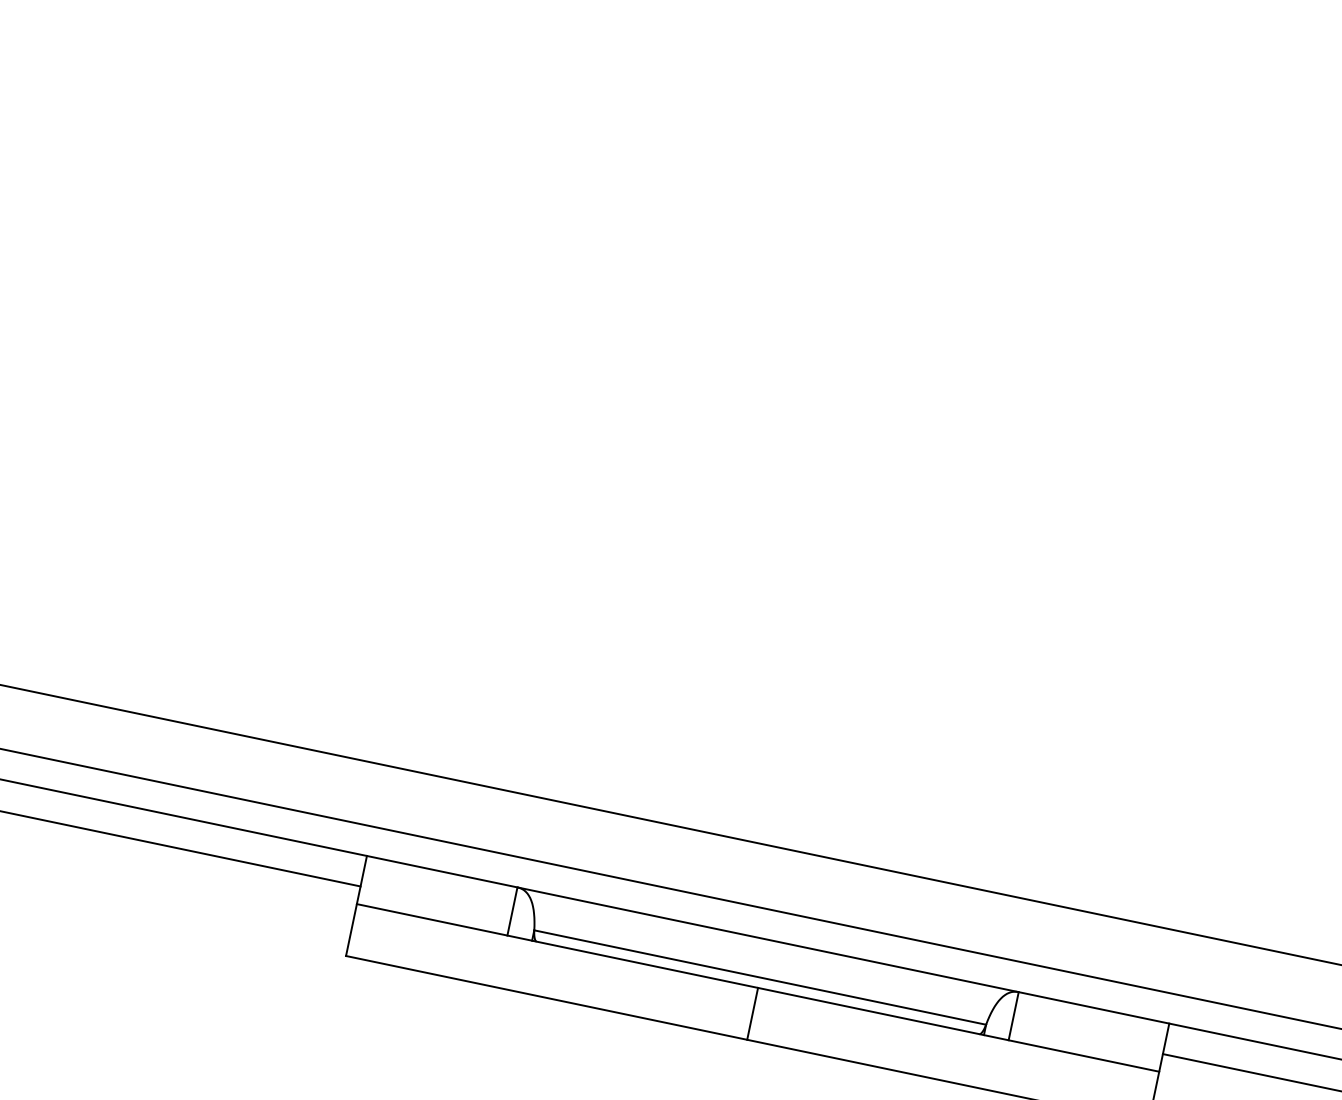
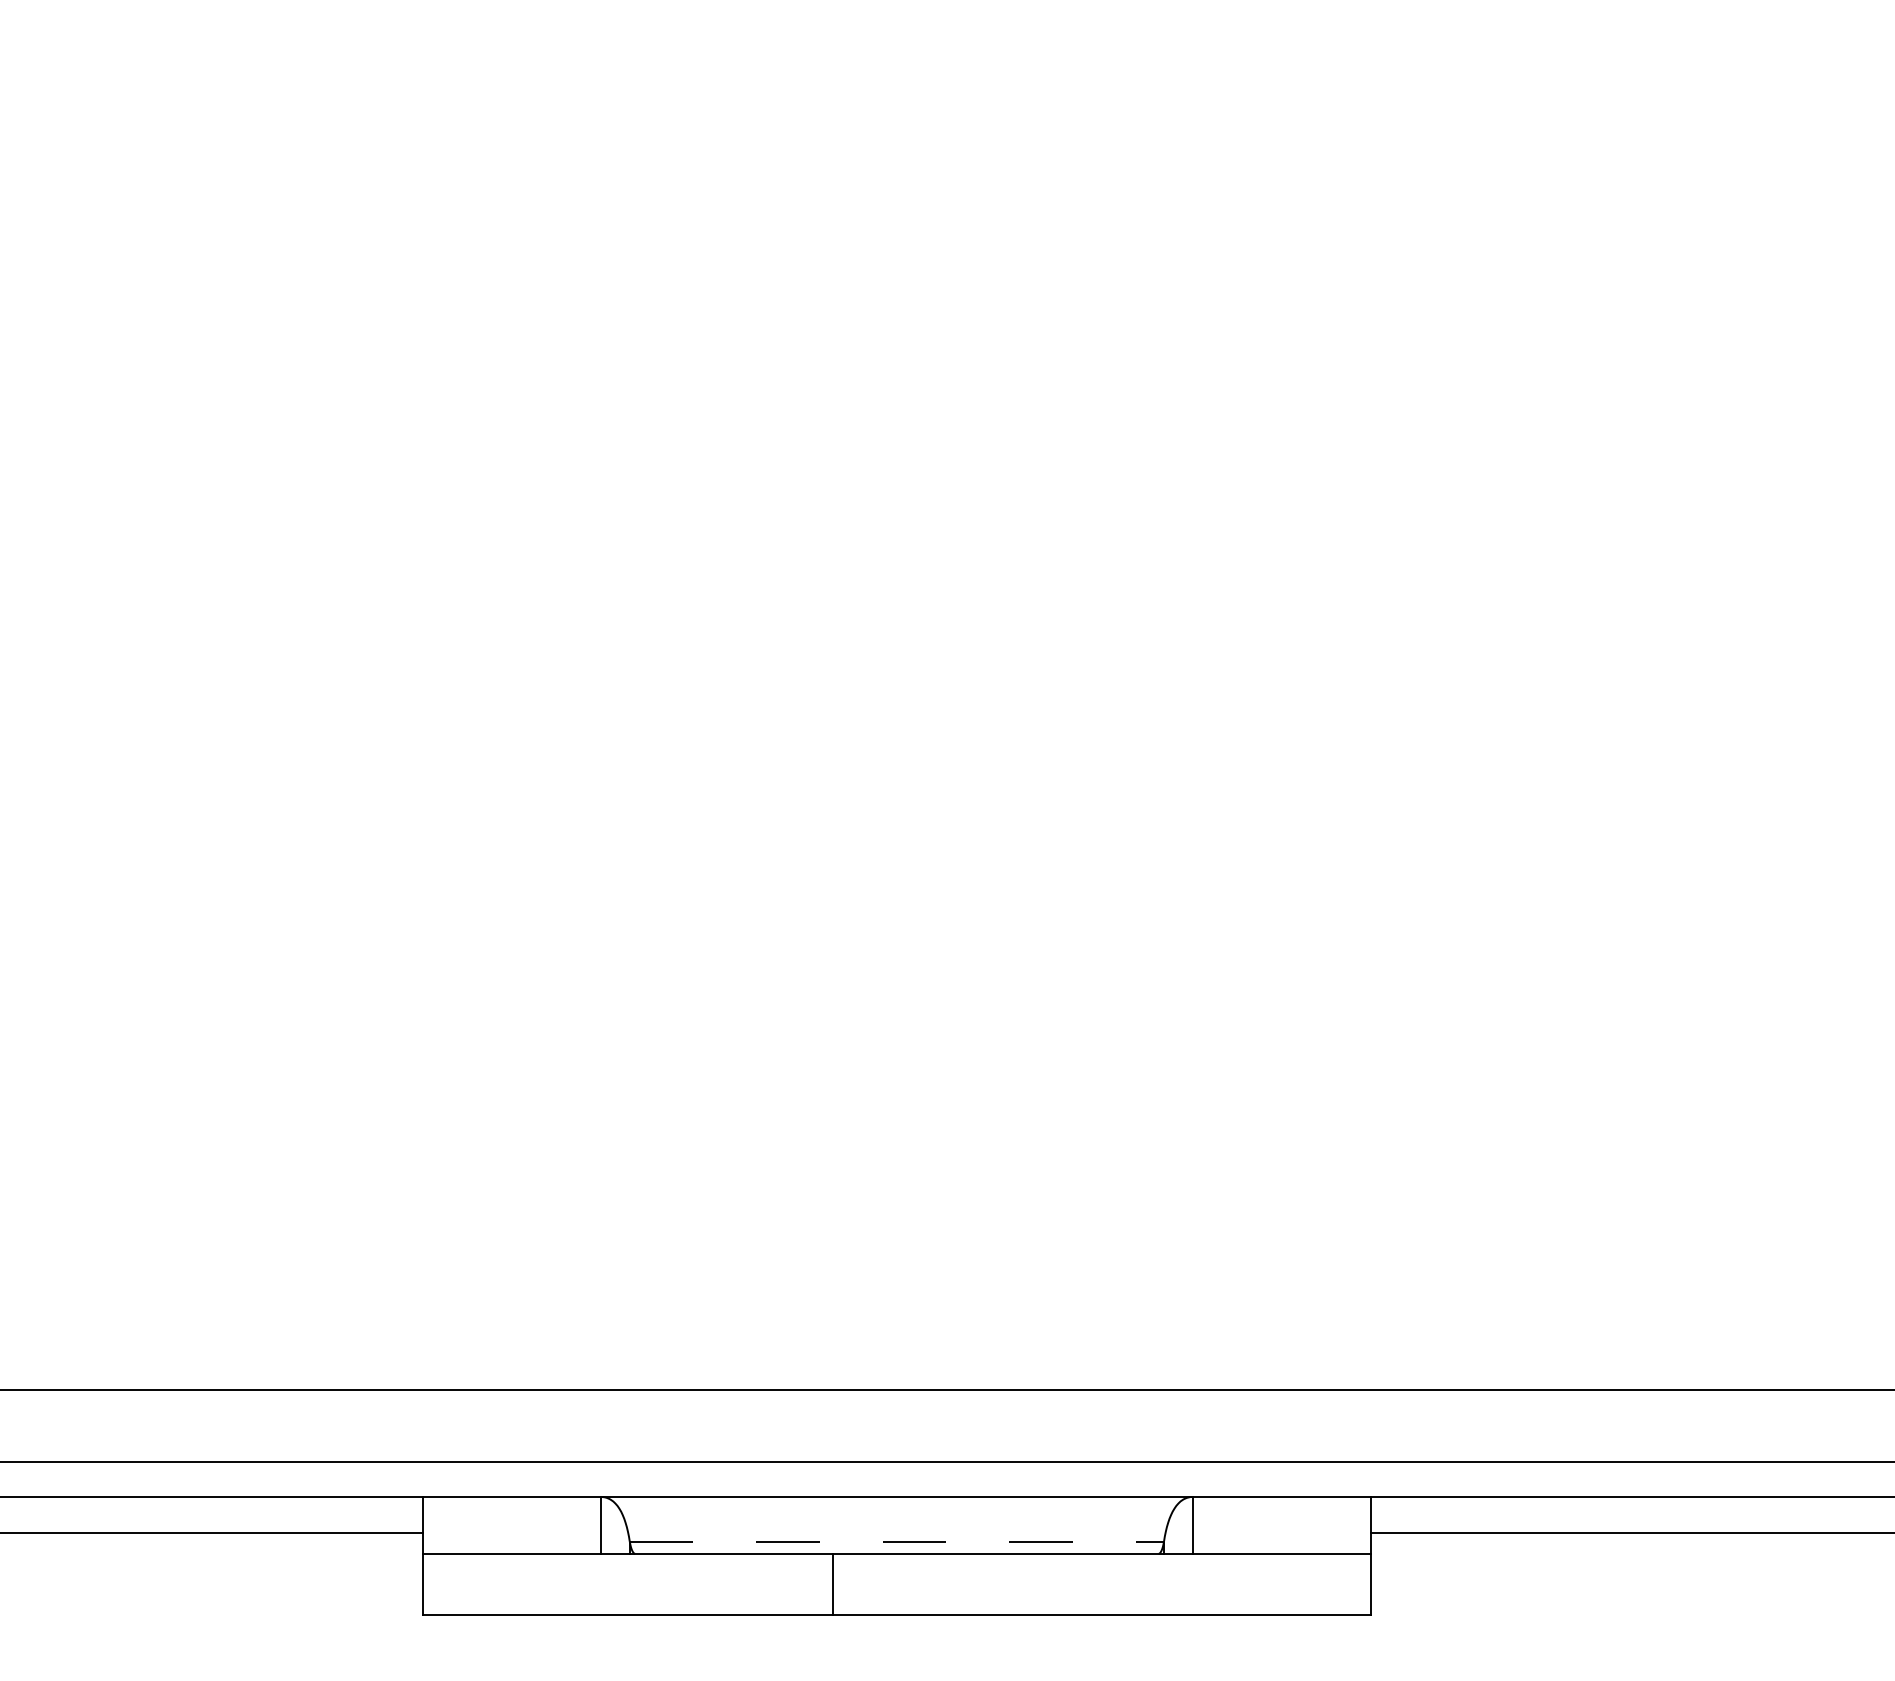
line: (760, 977) -> (897, 1541), solid -> dashed
line: (752, 1013) -> (832, 1584), moved

